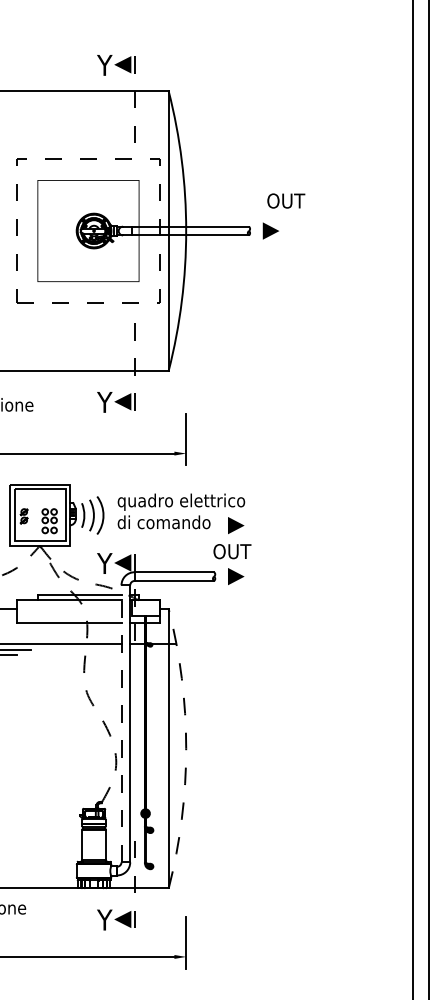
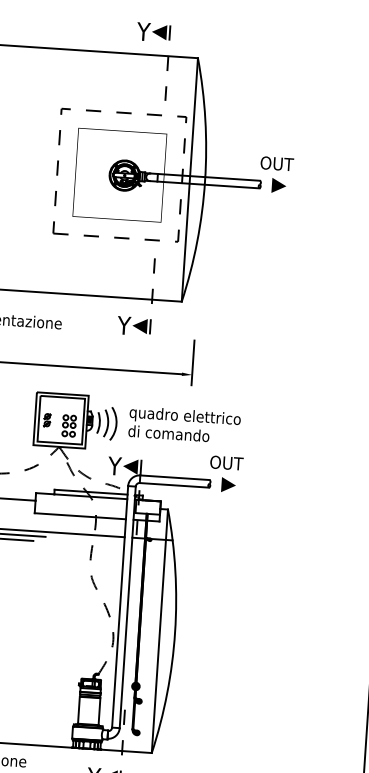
text: (286, 200) -> (277, 163), moved
line: (236, 525) -> (231, 440), removed
line: (121, 723) -> (120, 606), dashed -> solid
arc: (186, 748) -> (175, 632), dashed -> solid

